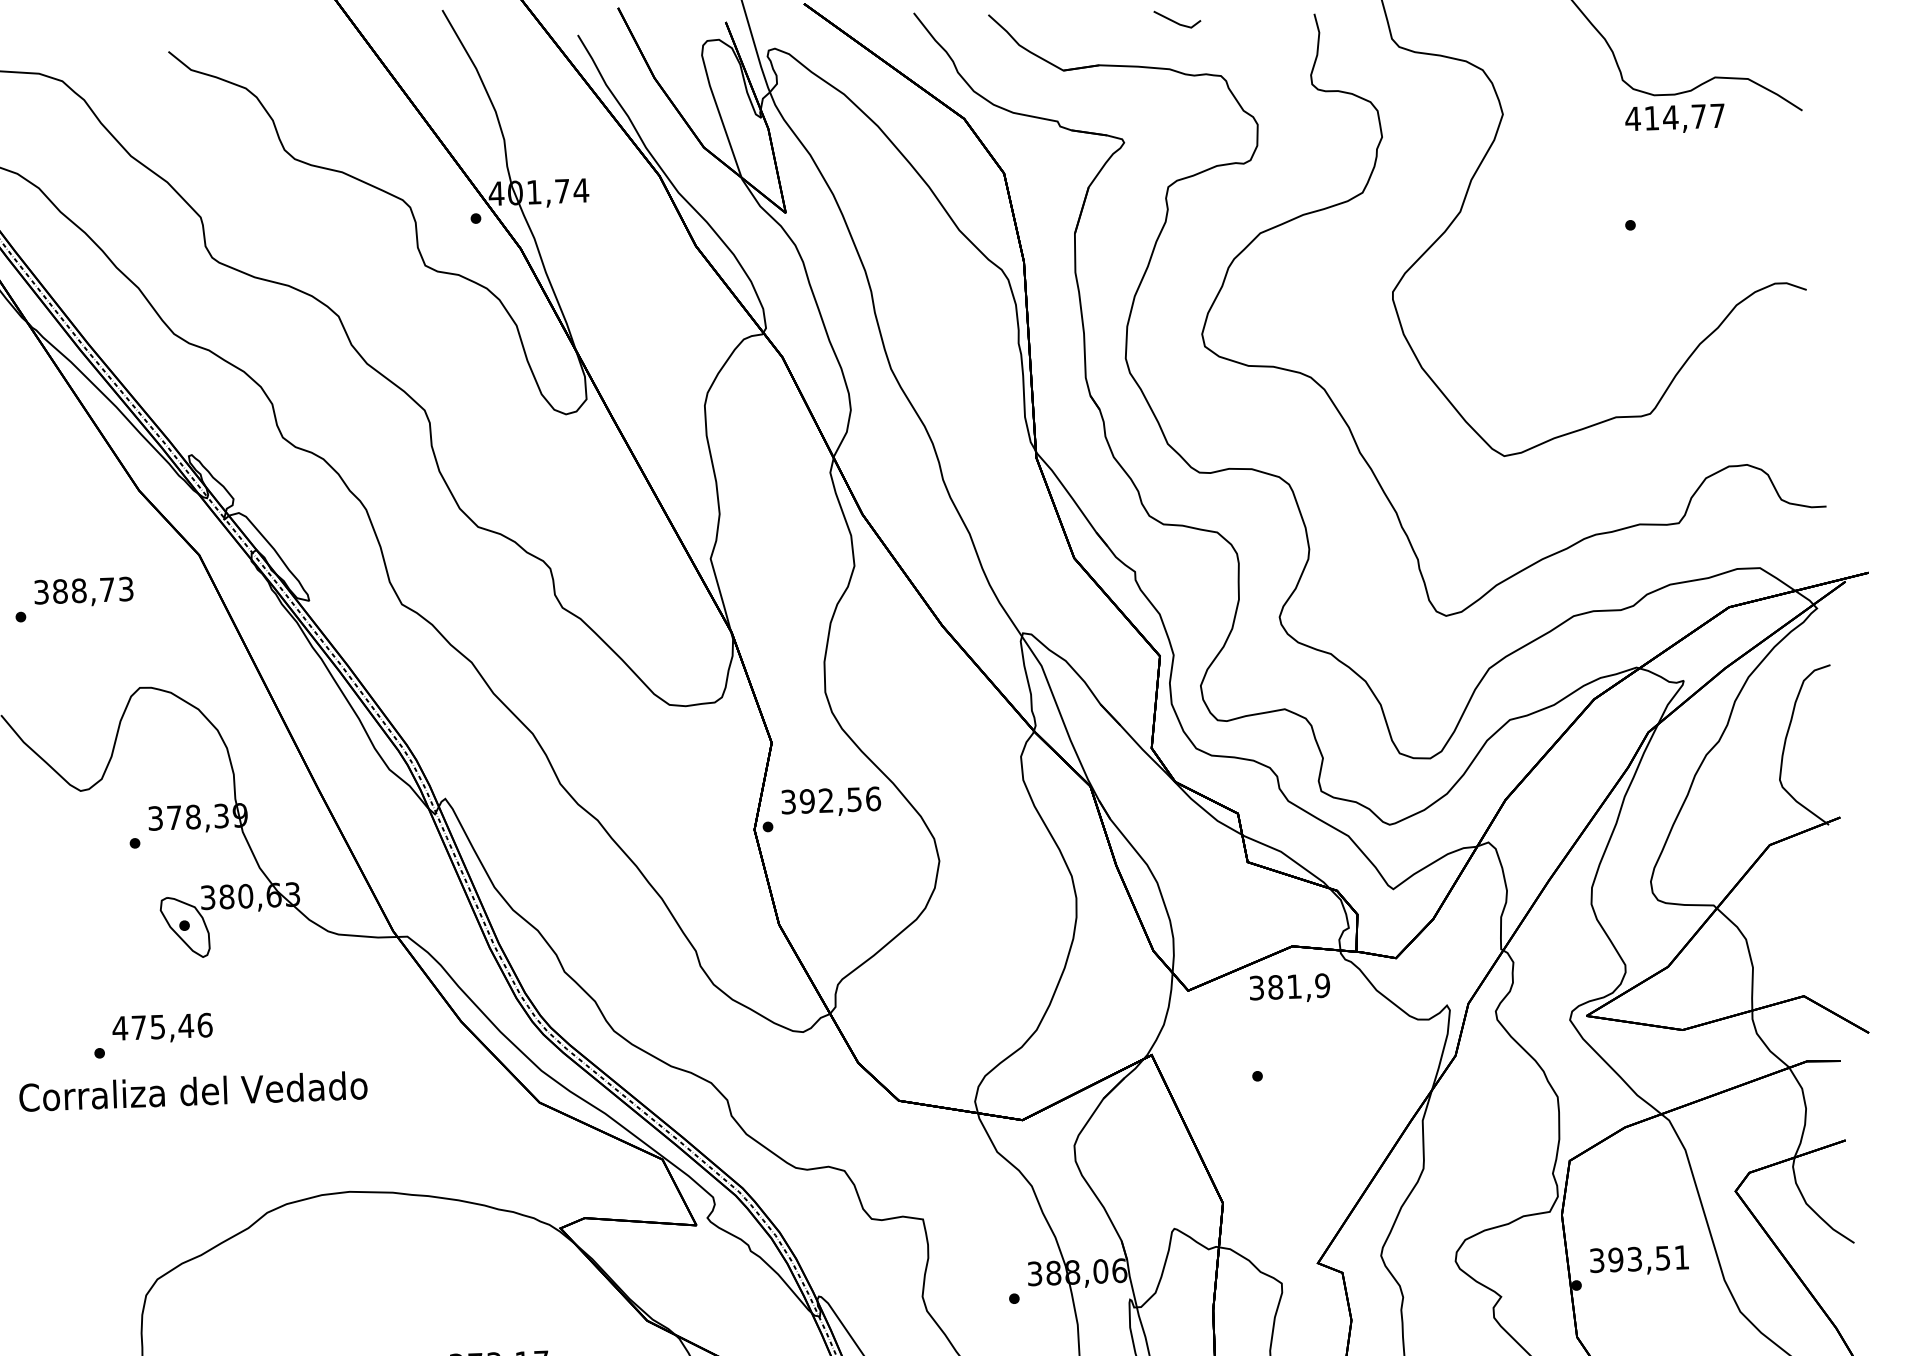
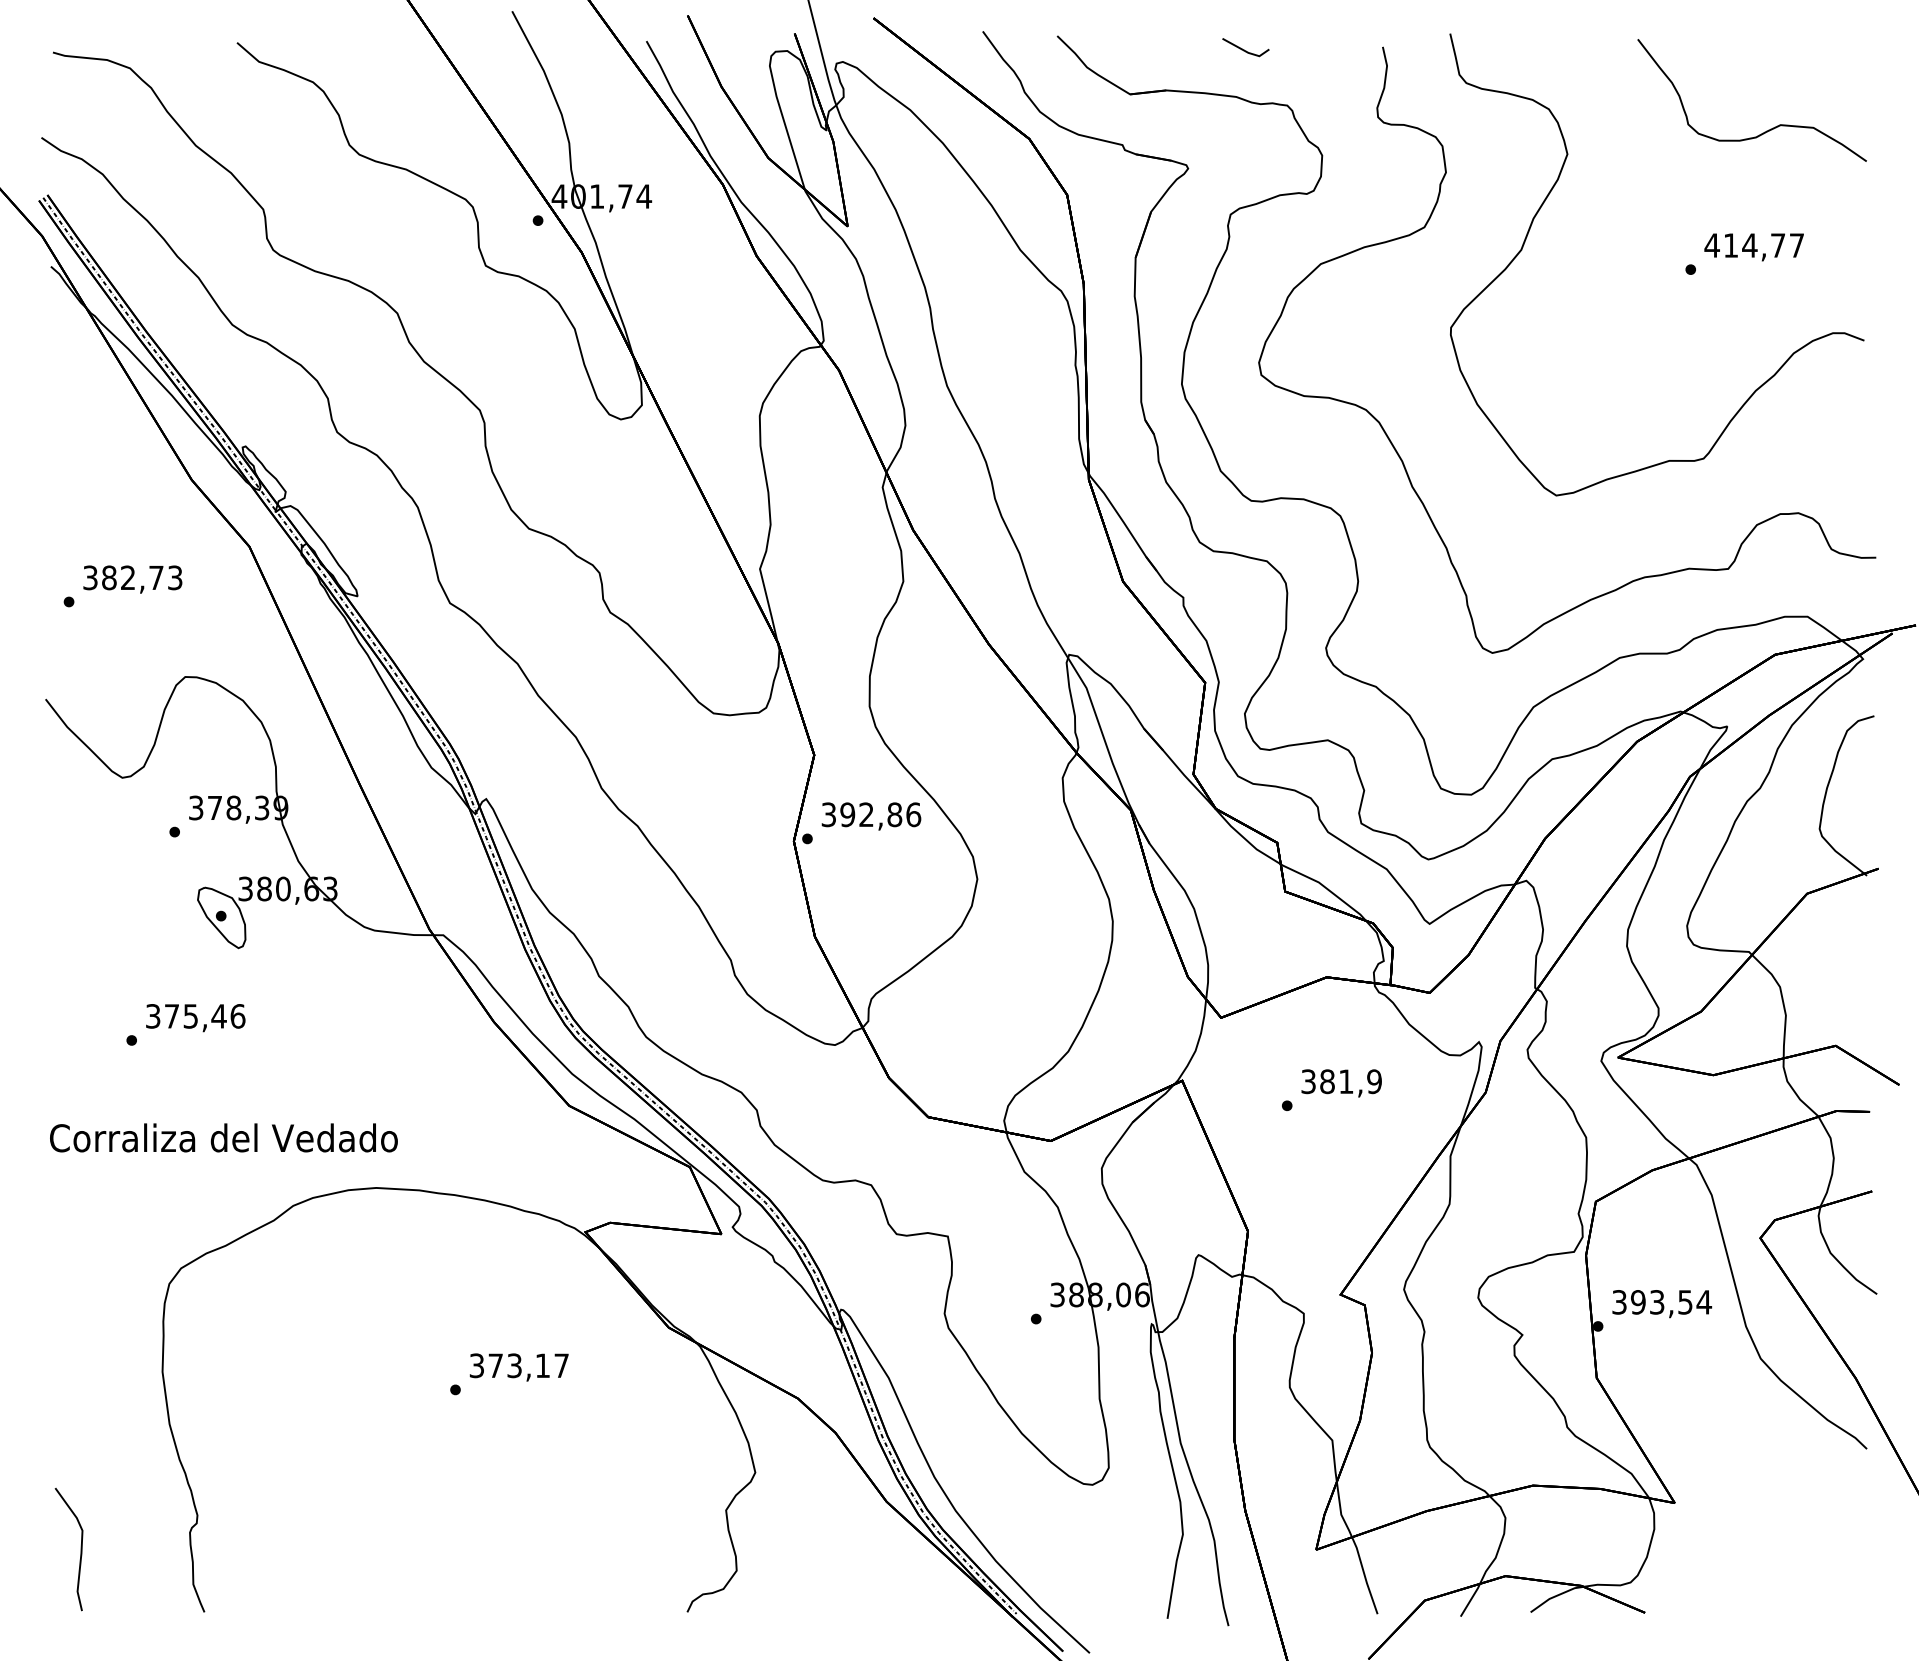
text: (1674, 119) -> (1753, 247), moved
text: (78, 590) -> (127, 577), 388,73 -> 382,73
text: (854, 799) -> (894, 814), 392,56 -> 392,86
text: (1289, 988) -> (1341, 1083), moved
text: (119, 1028) -> (152, 1016), 475,46 -> 375,46
text: (192, 1090) -> (223, 1137), moved
text: (1682, 1257) -> (1704, 1302), 393,51 -> 393,54

